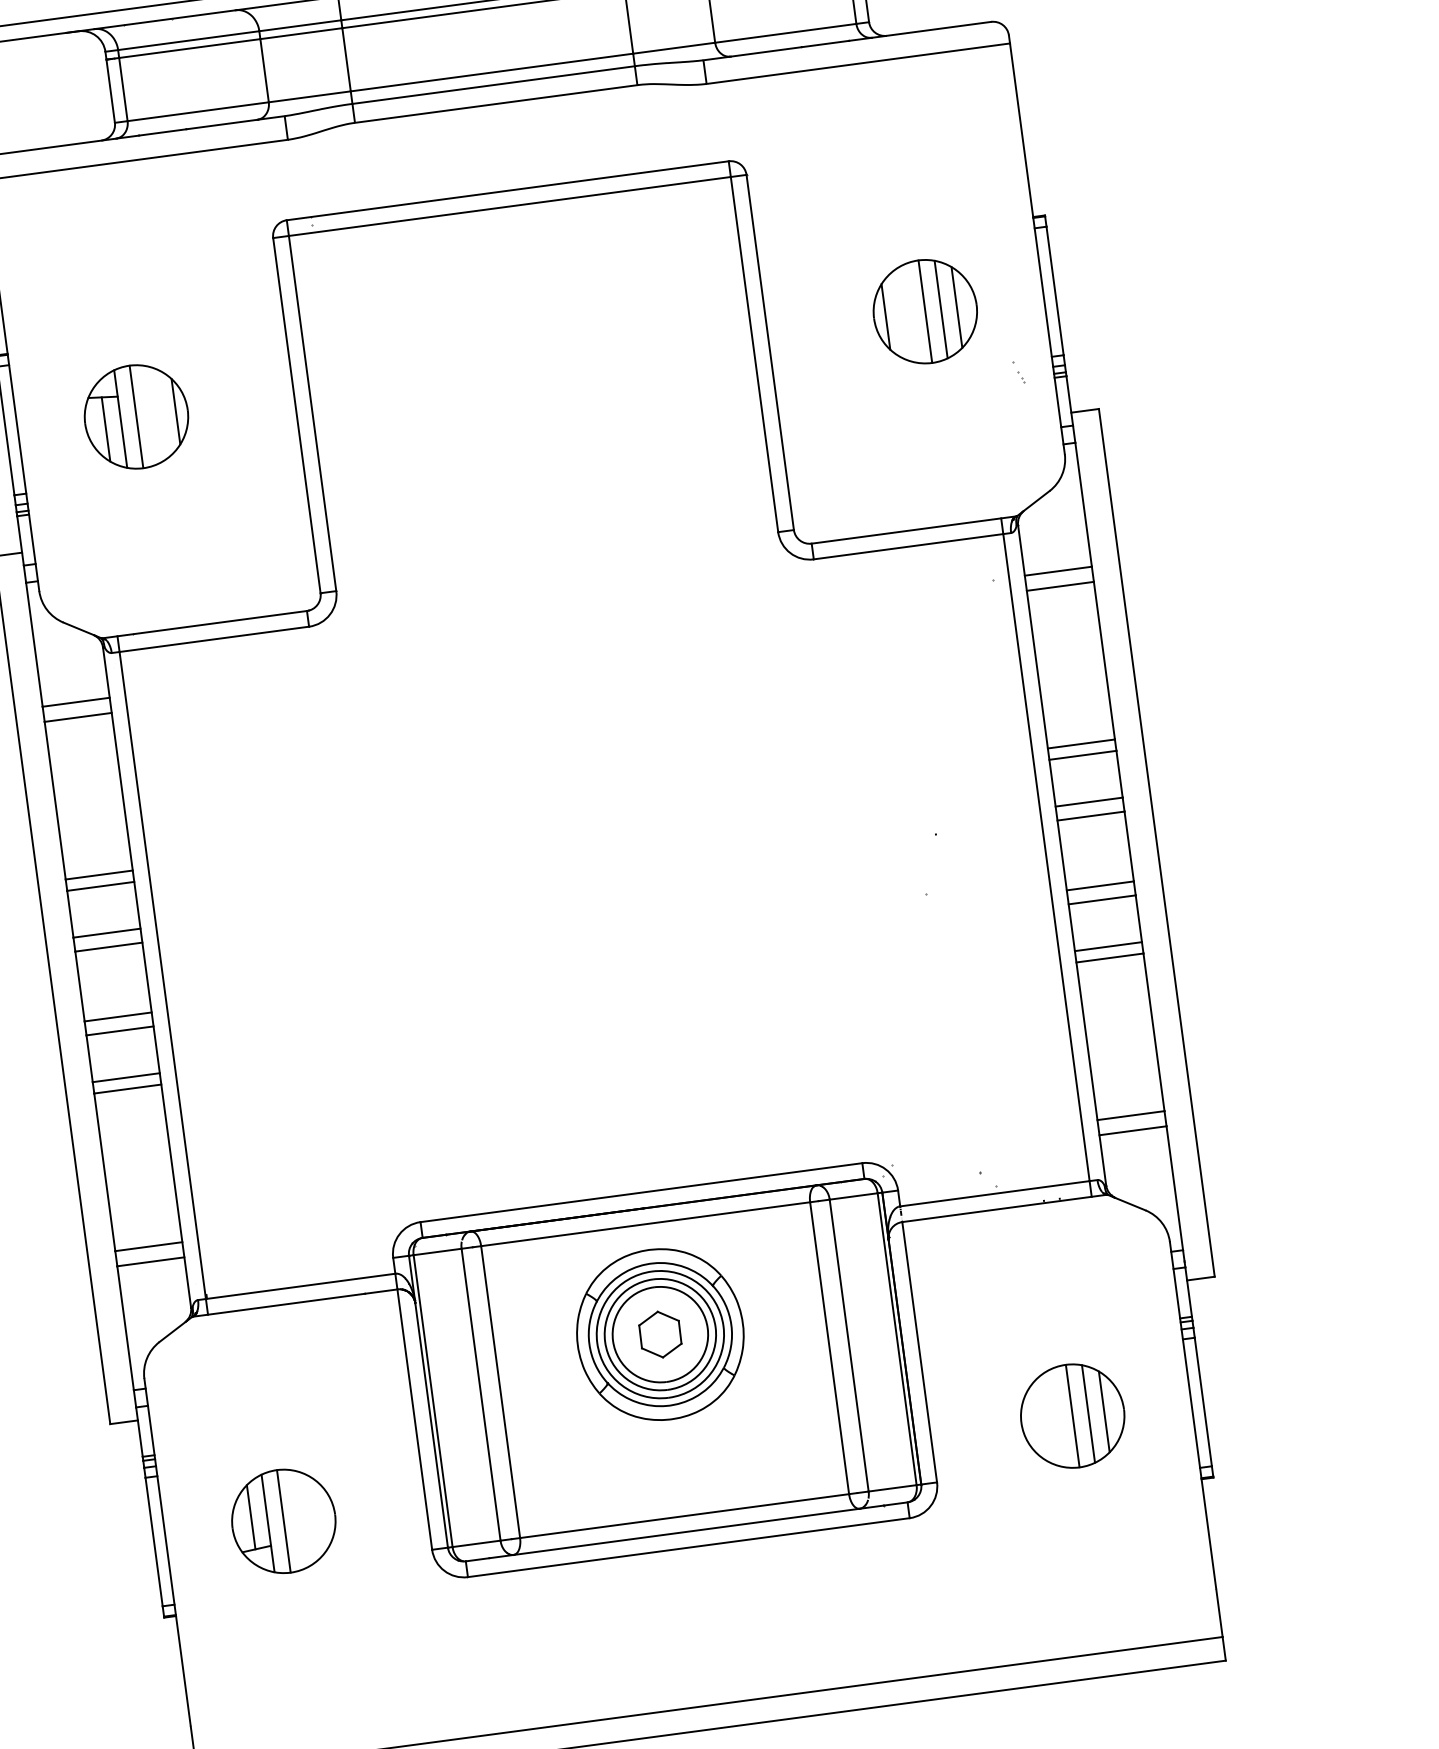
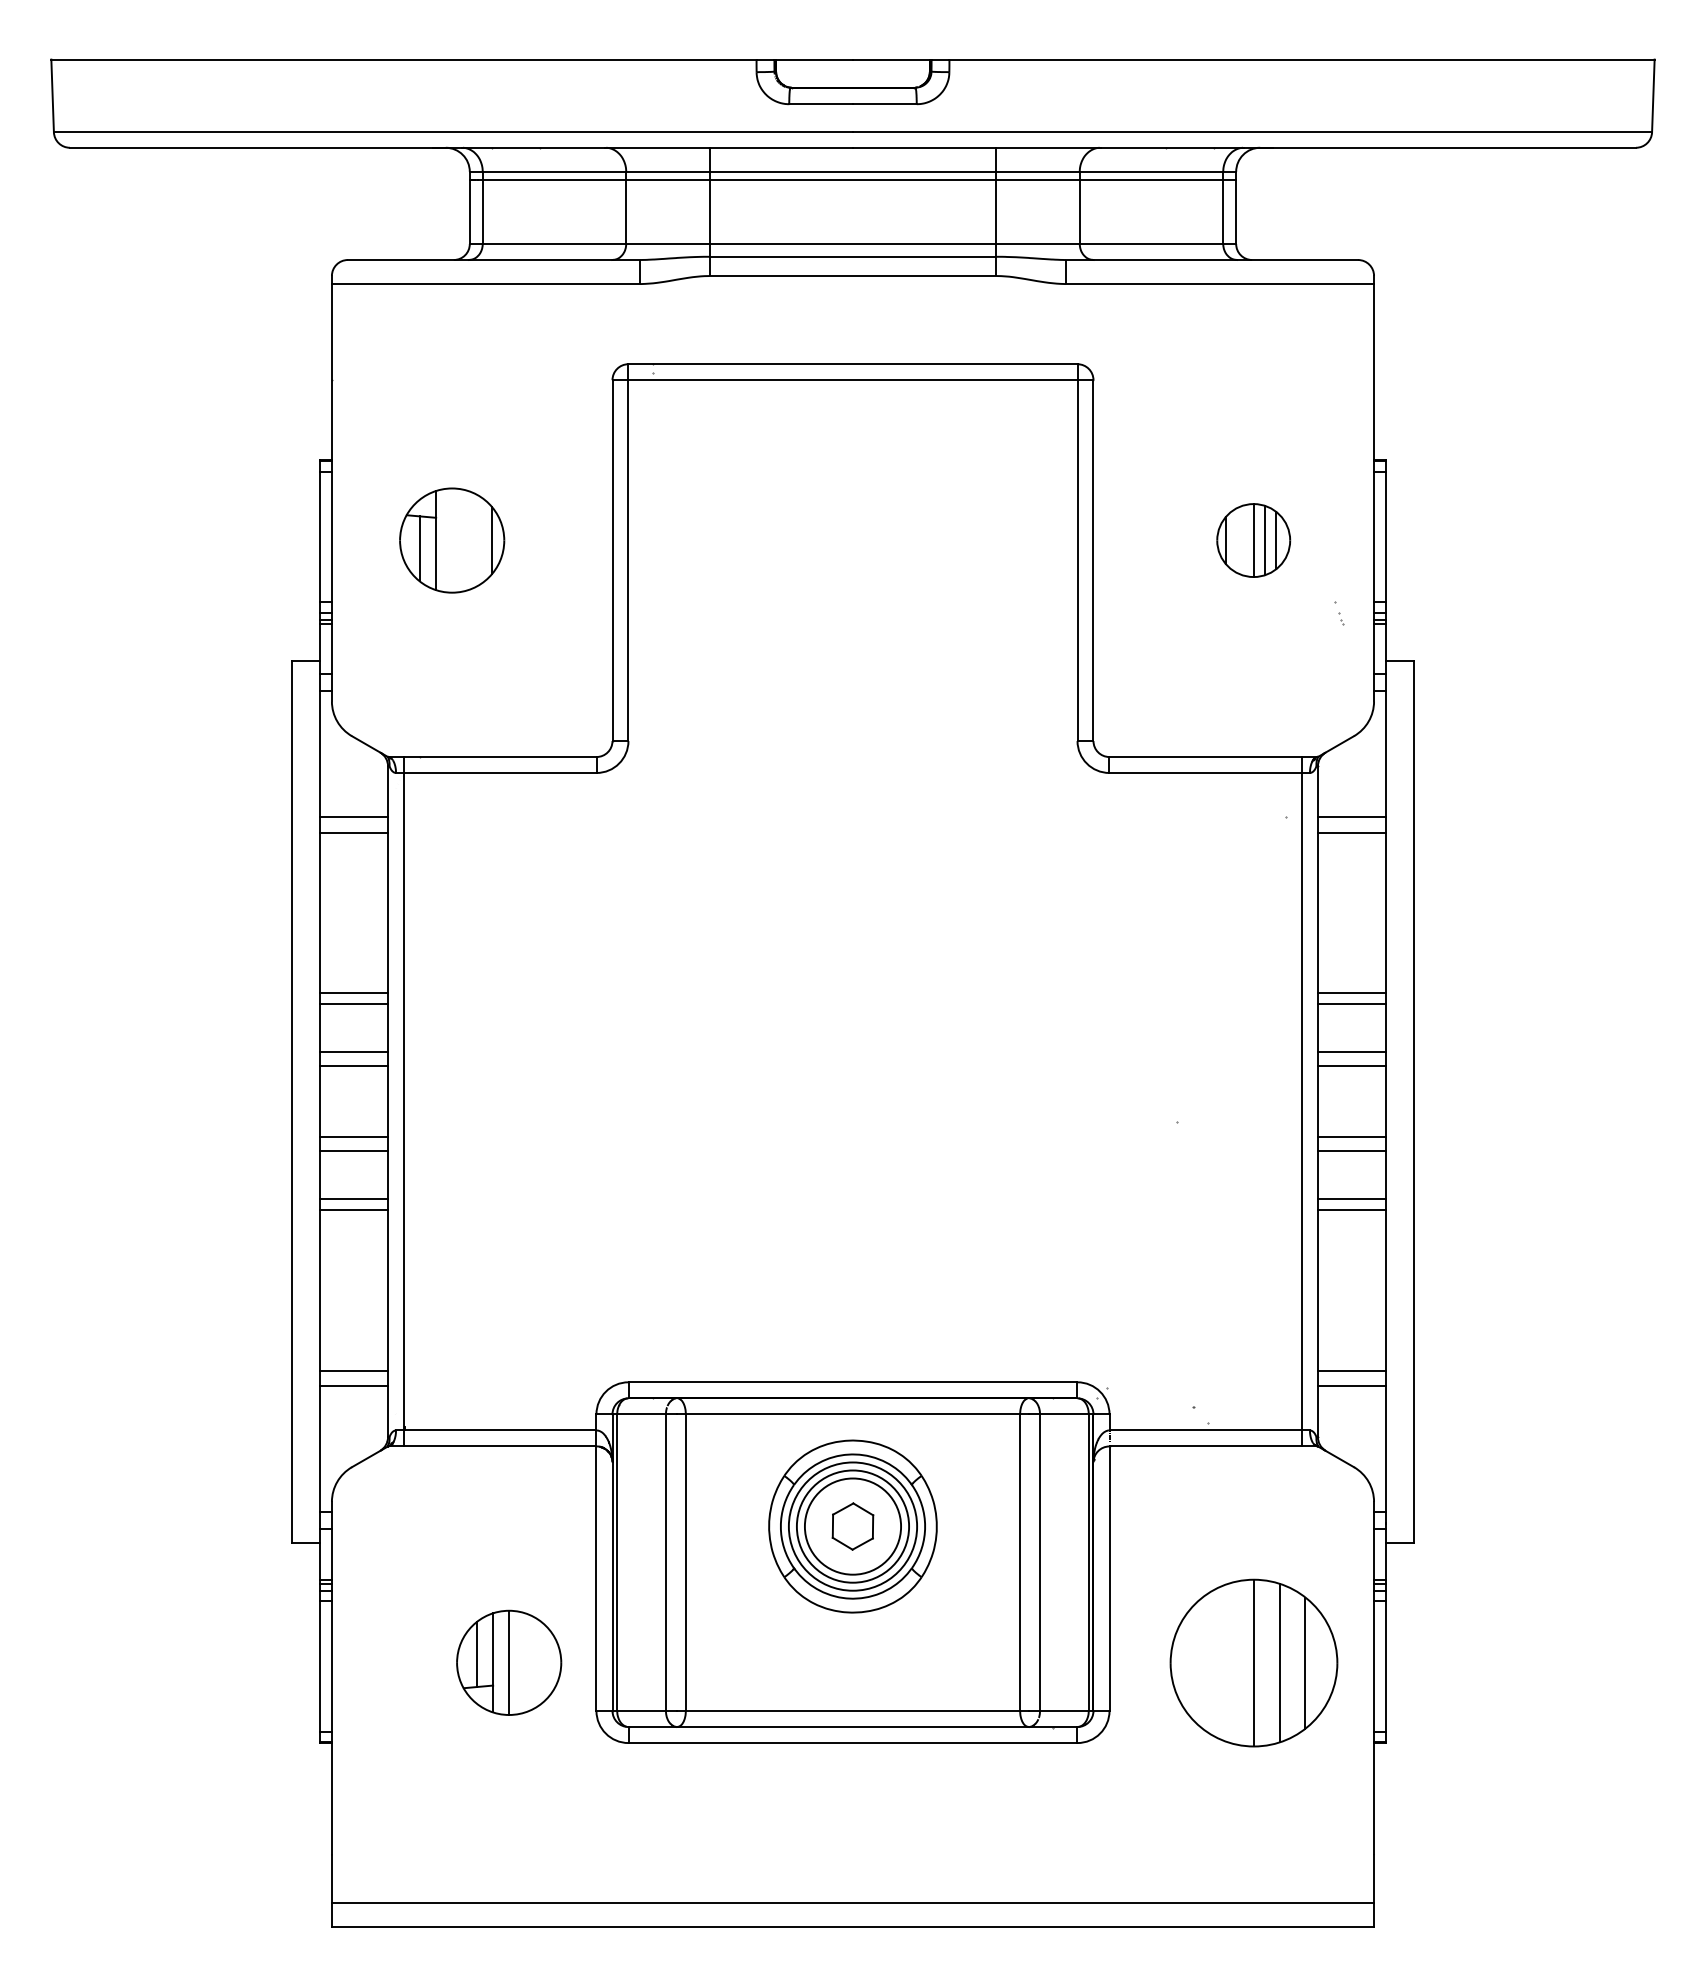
part: (925, 311) -> (1253, 540), size x0.7
line: (136, 416) -> (452, 540), removed
part: (1072, 1415) -> (1253, 1662), size x1.6
part: (284, 1520) -> (509, 1662), moved

